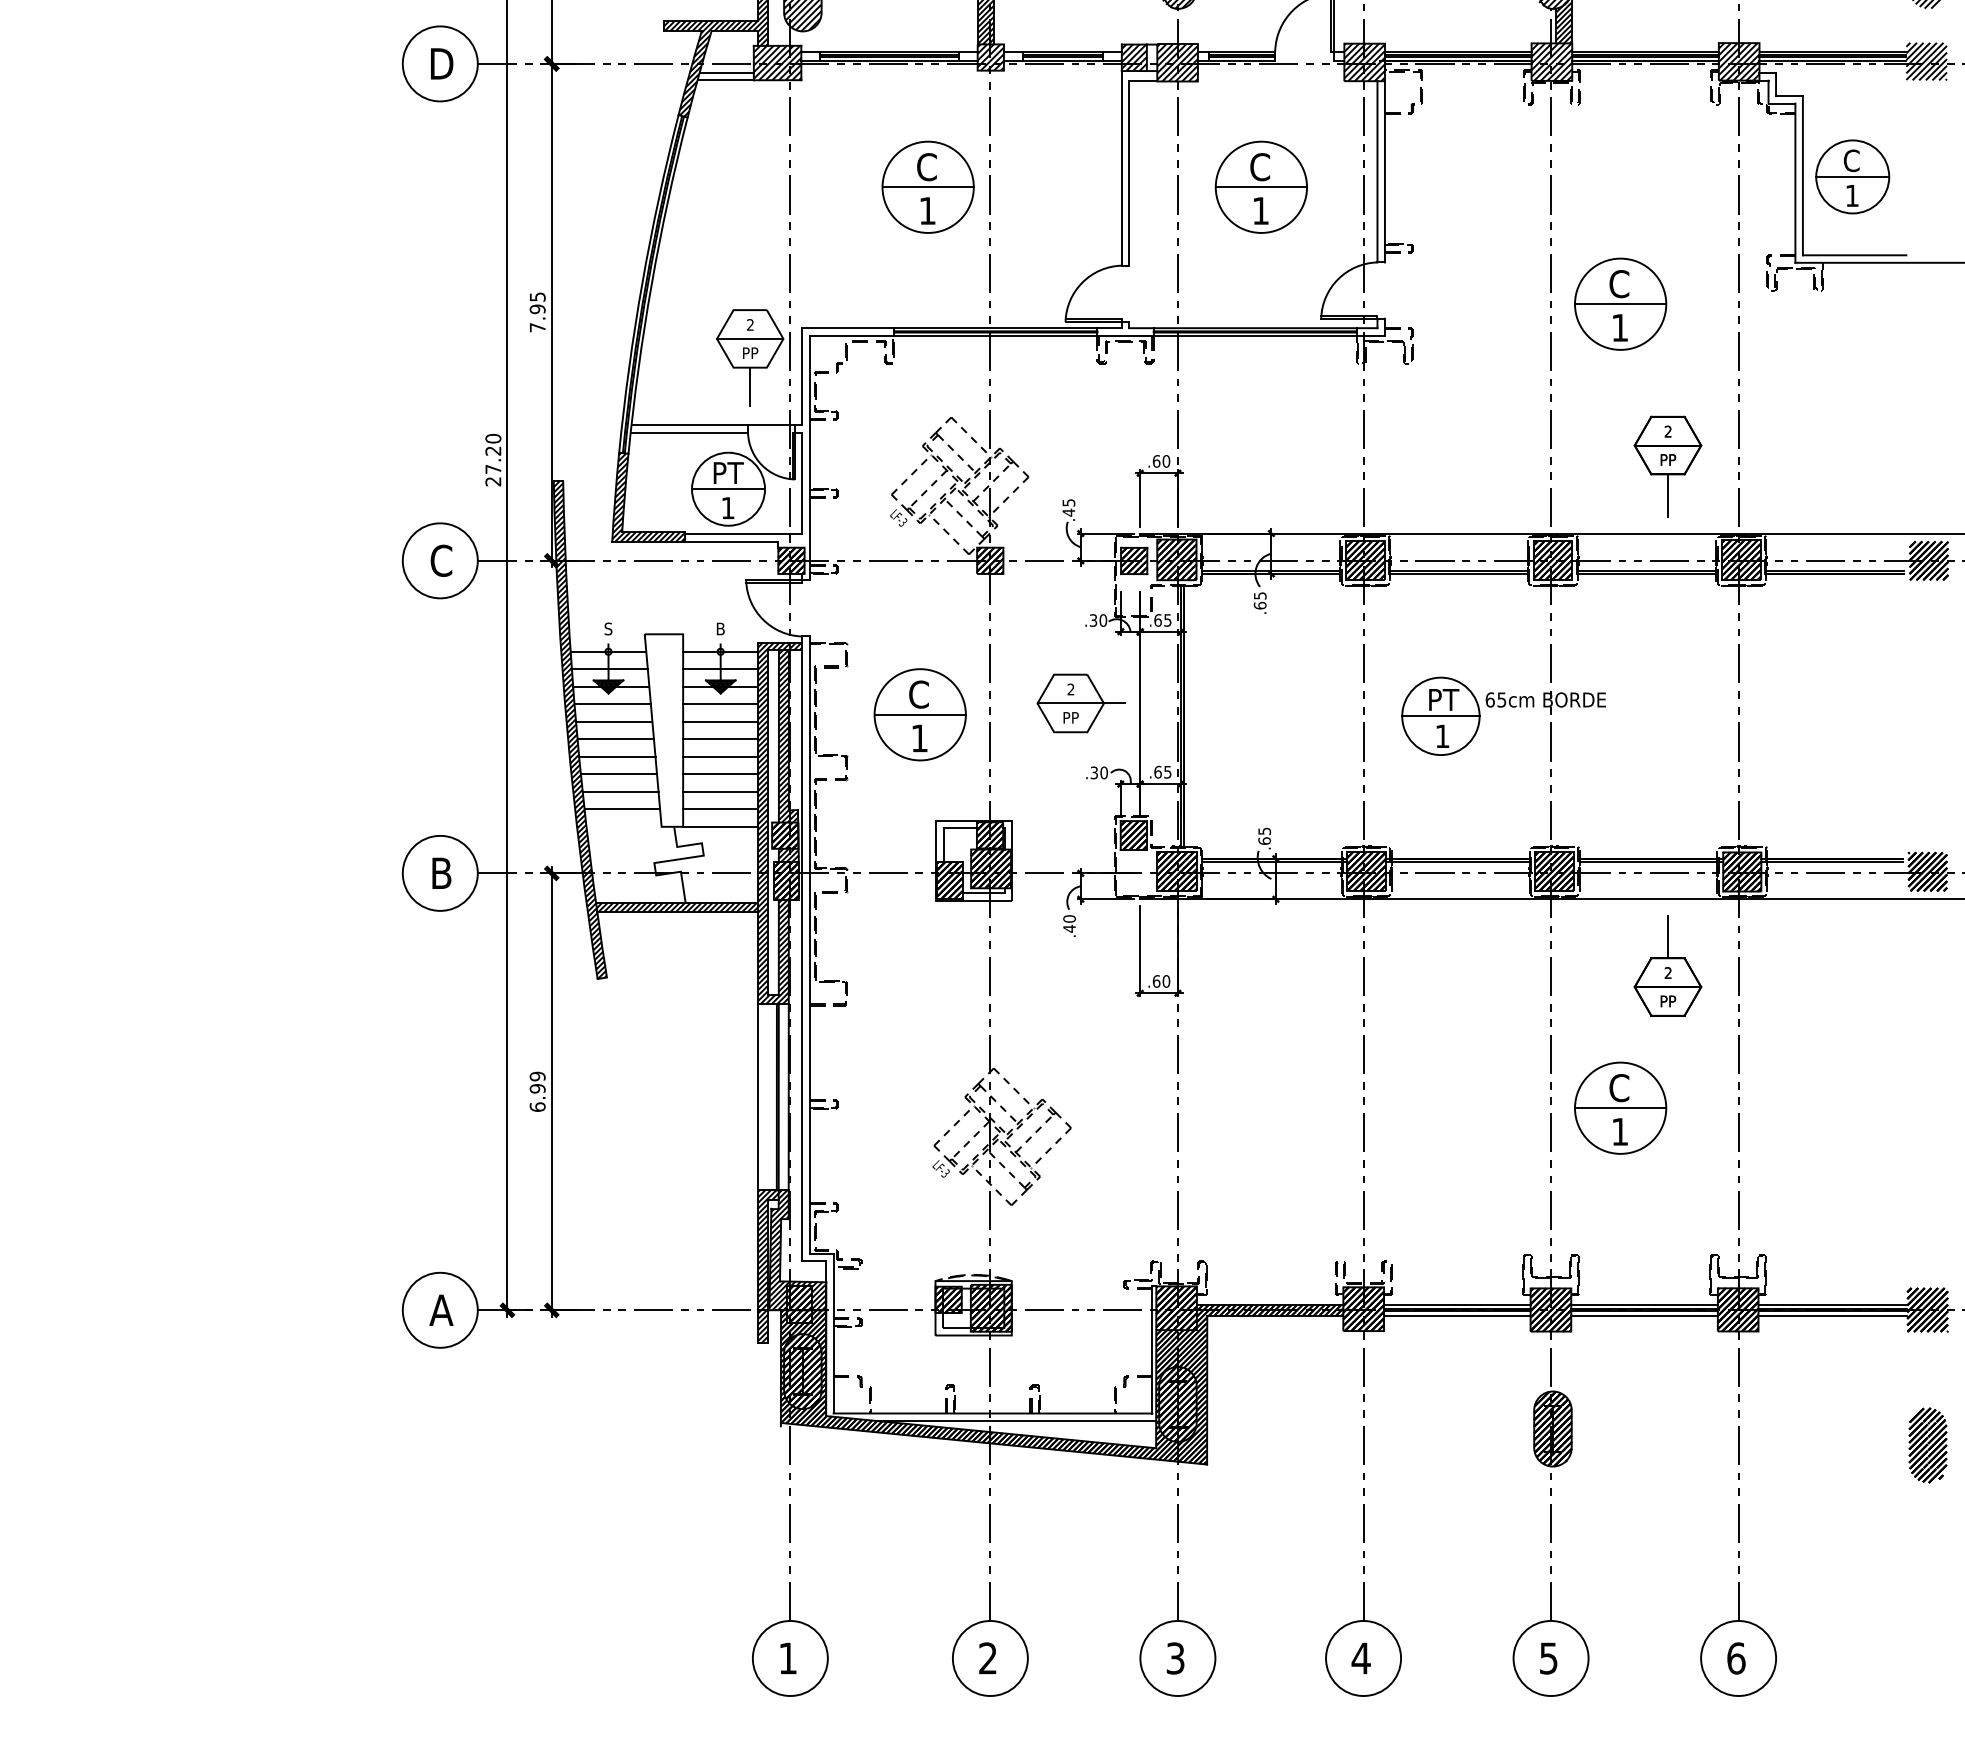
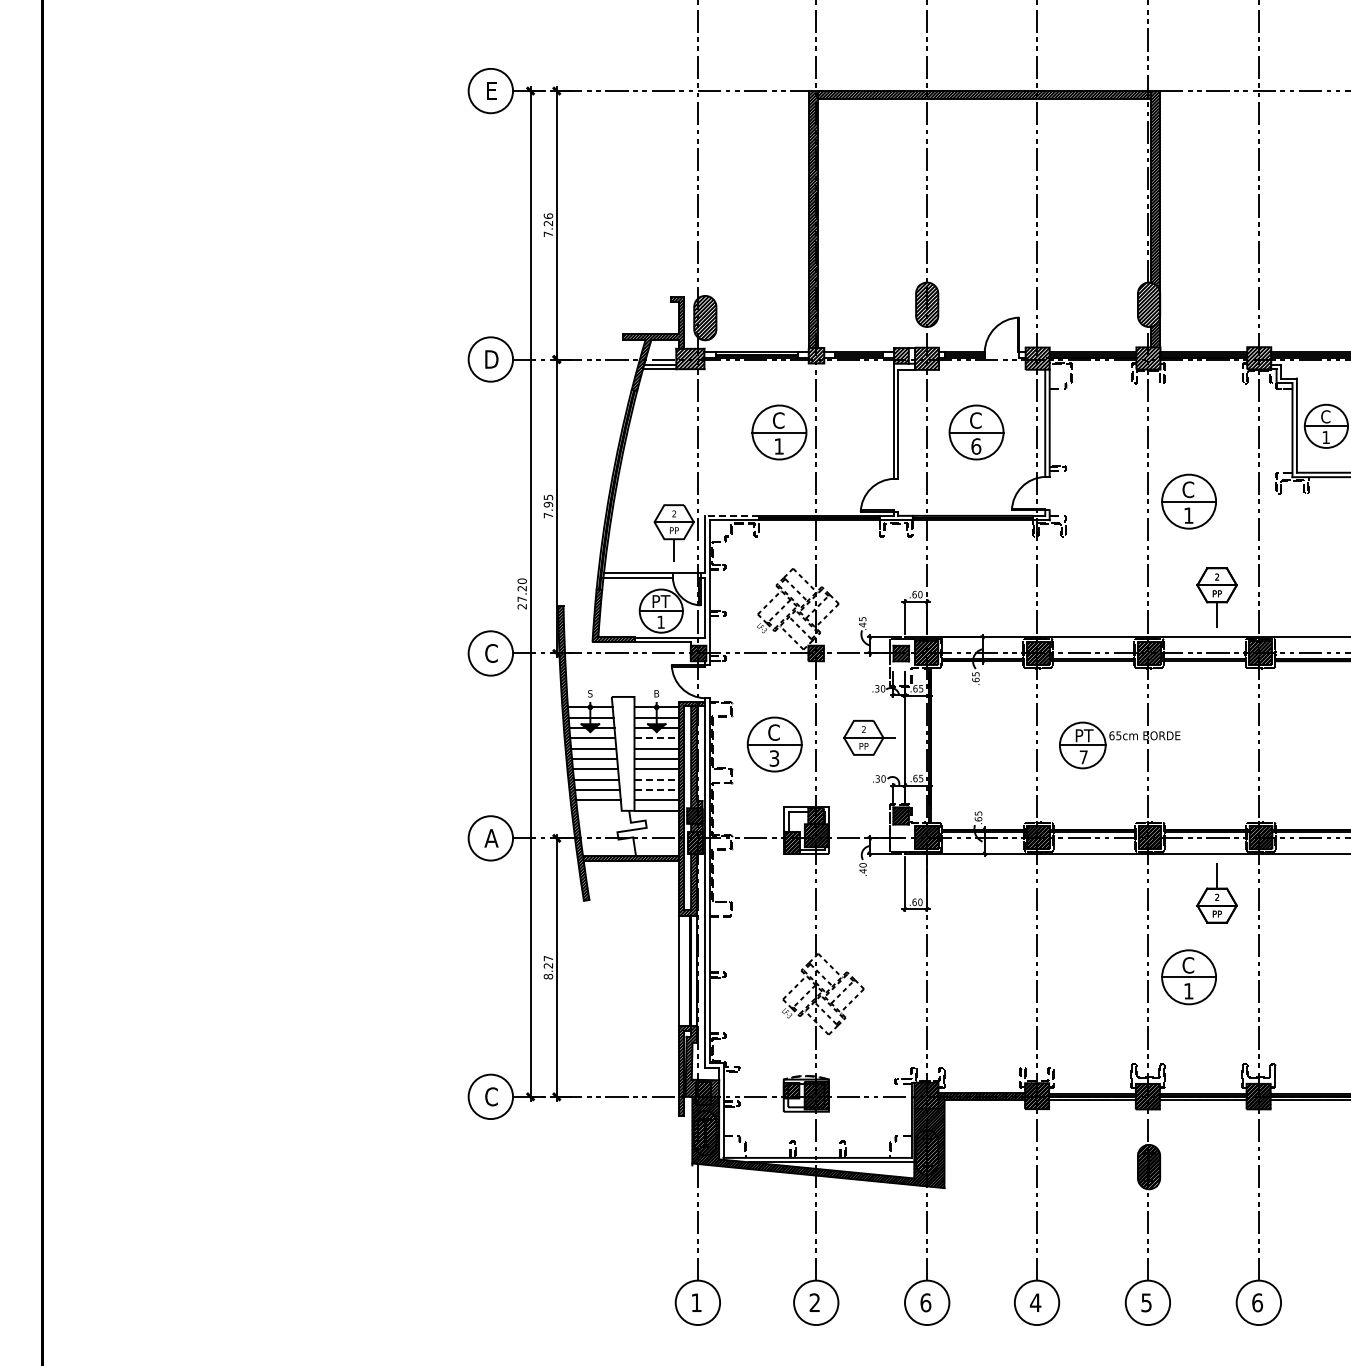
text: (1261, 210) -> (976, 446), 1 -> 6
line: (847, 327) -> (731, 515), solid -> dashed
line: (722, 704) -> (657, 738), solid -> dashed
text: (1442, 736) -> (1083, 757), 1 -> 7
text: (919, 738) -> (774, 758), 1 -> 3
line: (722, 773) -> (657, 779), solid -> dashed
line: (722, 792) -> (657, 790), solid -> dashed
text: (441, 873) -> (491, 838), B -> A
text: (537, 1091) -> (548, 967), 6.99 -> 8.27
text: (441, 1309) -> (491, 1096), A -> C
text: (1175, 1657) -> (925, 1302), 3 -> 6

